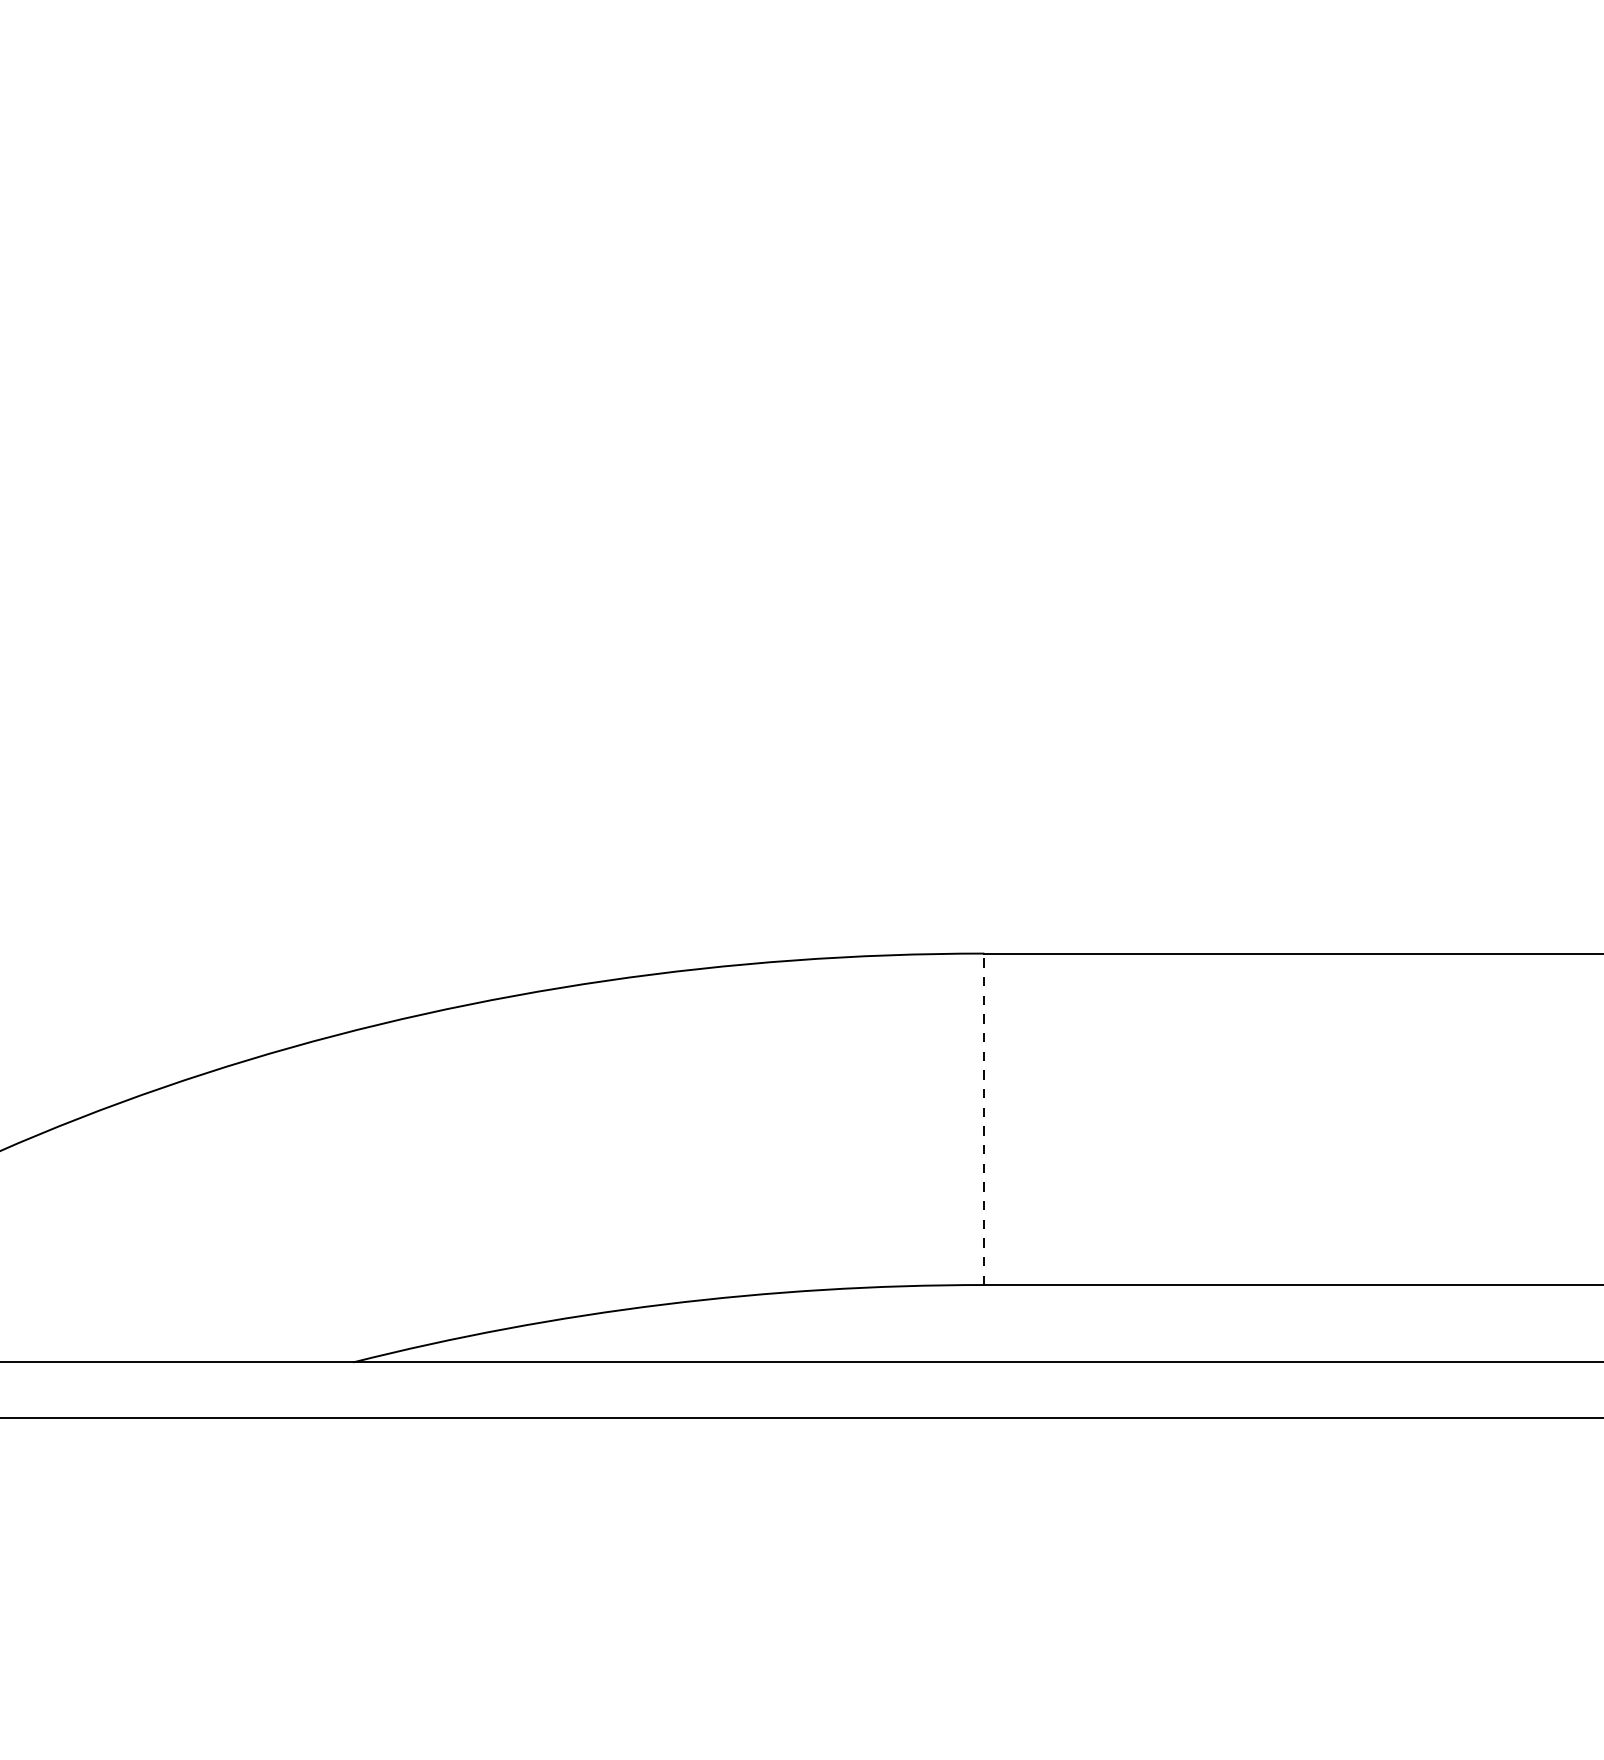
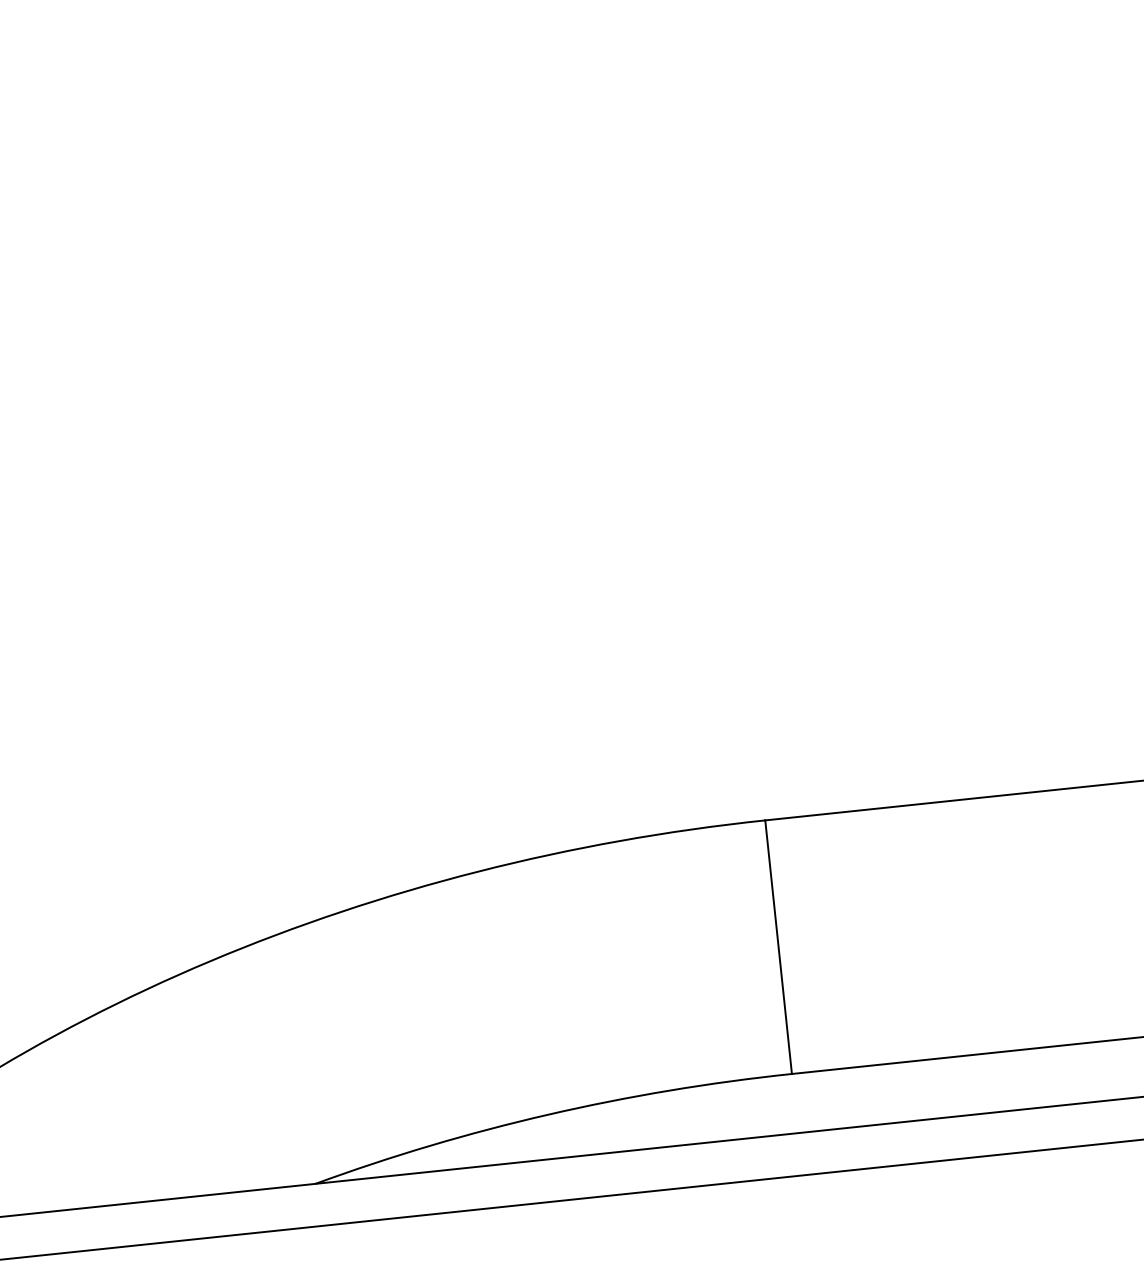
line: (984, 1119) -> (778, 947), dashed -> solid

